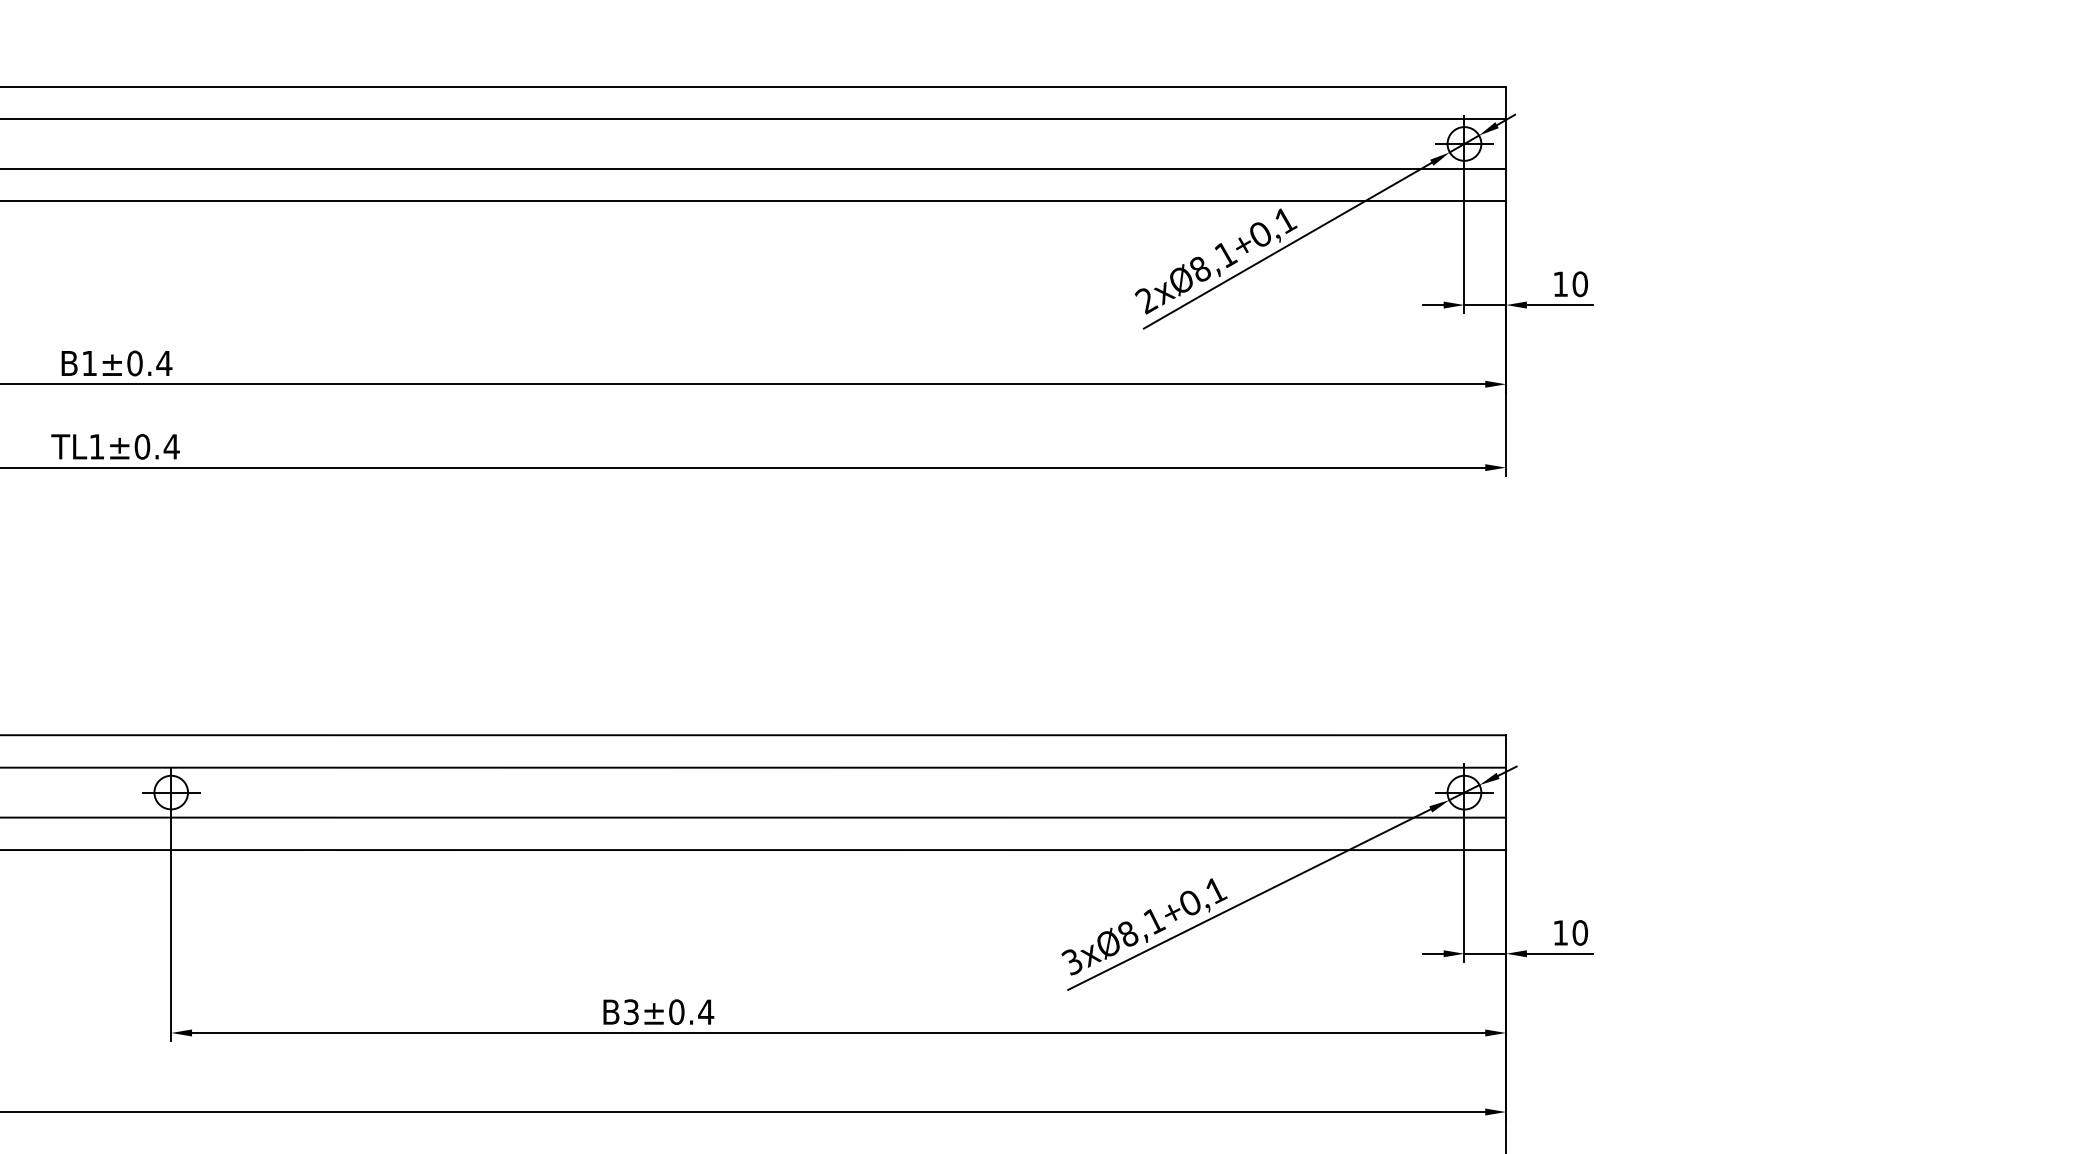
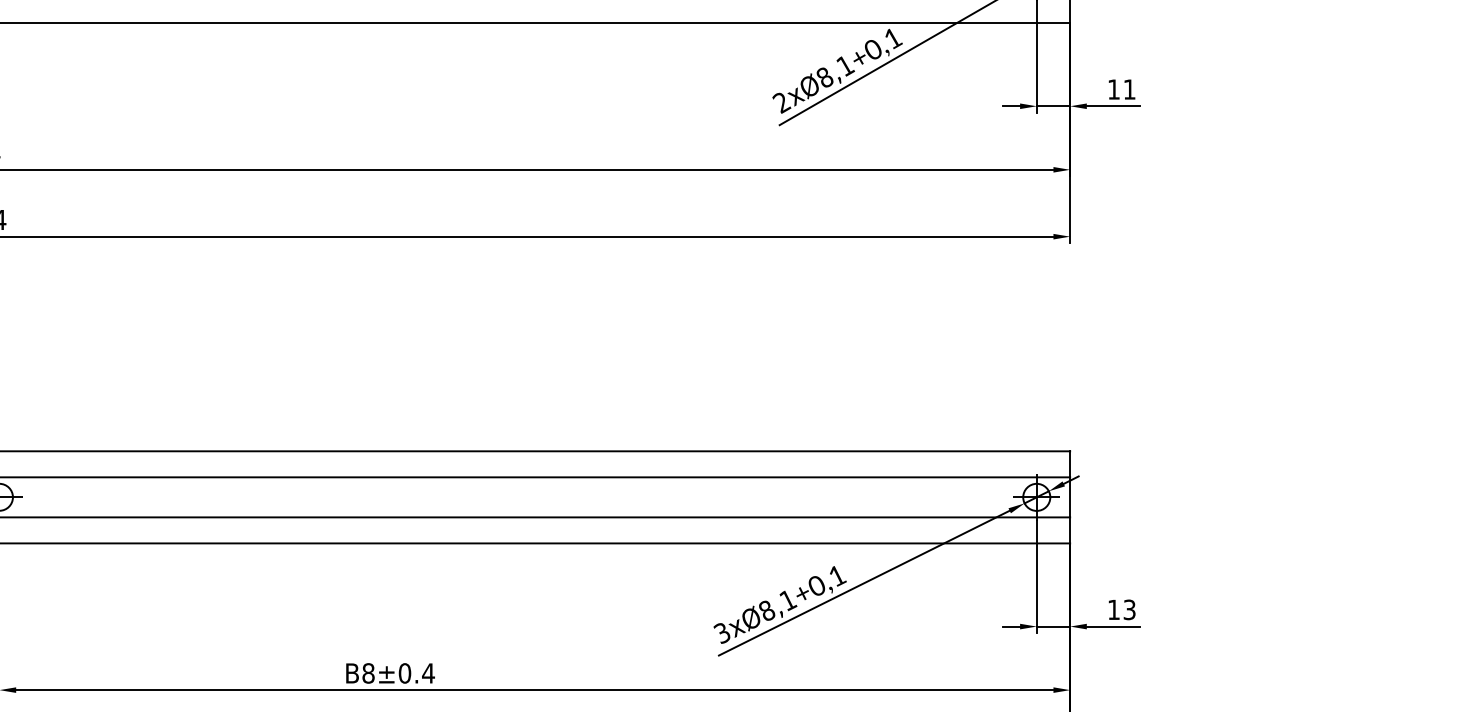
text: (1580, 284) -> (1129, 89), 10 -> 11
text: (1580, 932) -> (1129, 609), 10 -> 13
text: (631, 1012) -> (368, 673), B3±0.4 -> B8±0.4

